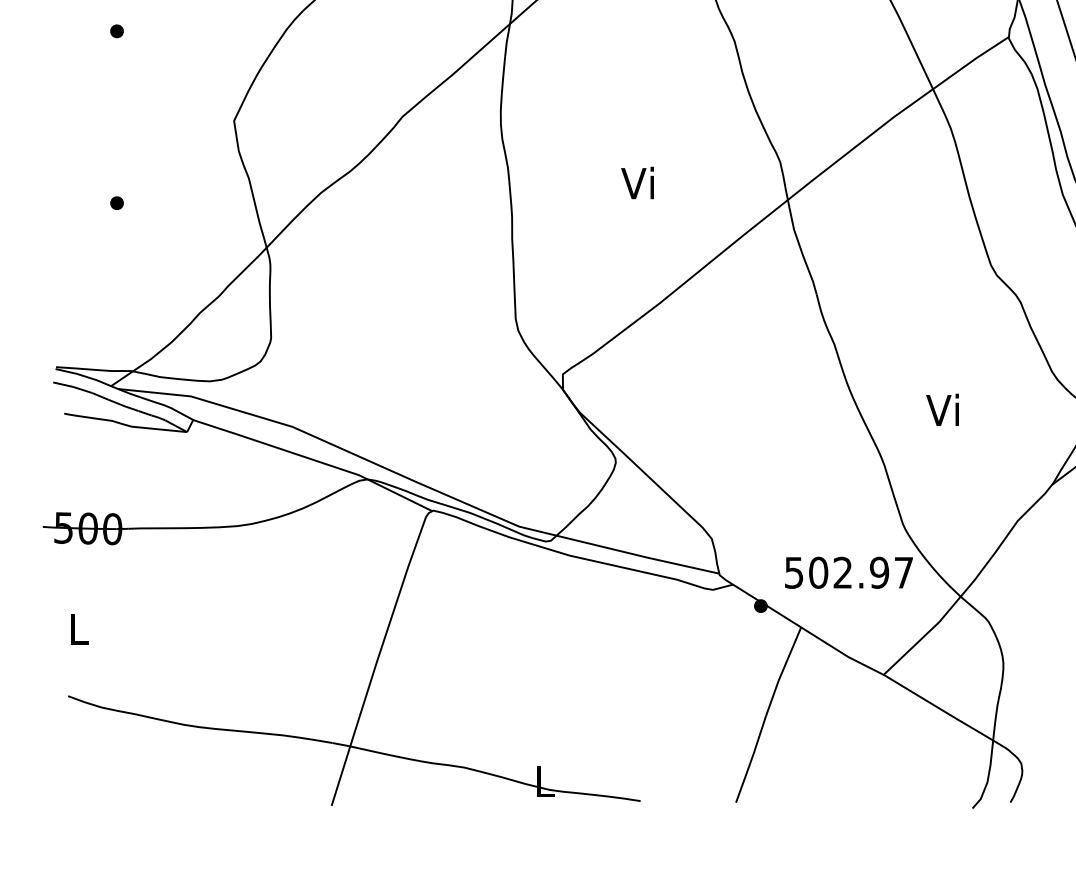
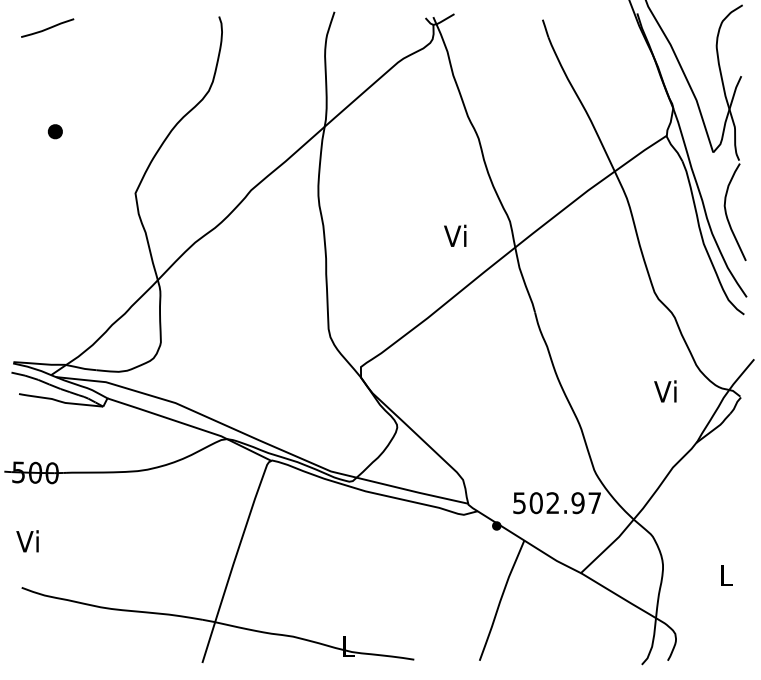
part: (115, 30) -> (54, 131), size x1.6
text: (638, 182) -> (455, 235), moved
part: (115, 202) -> (54, 249), removed
text: (942, 409) -> (665, 391), moved
text: (76, 628) -> (27, 541), L -> Vi

